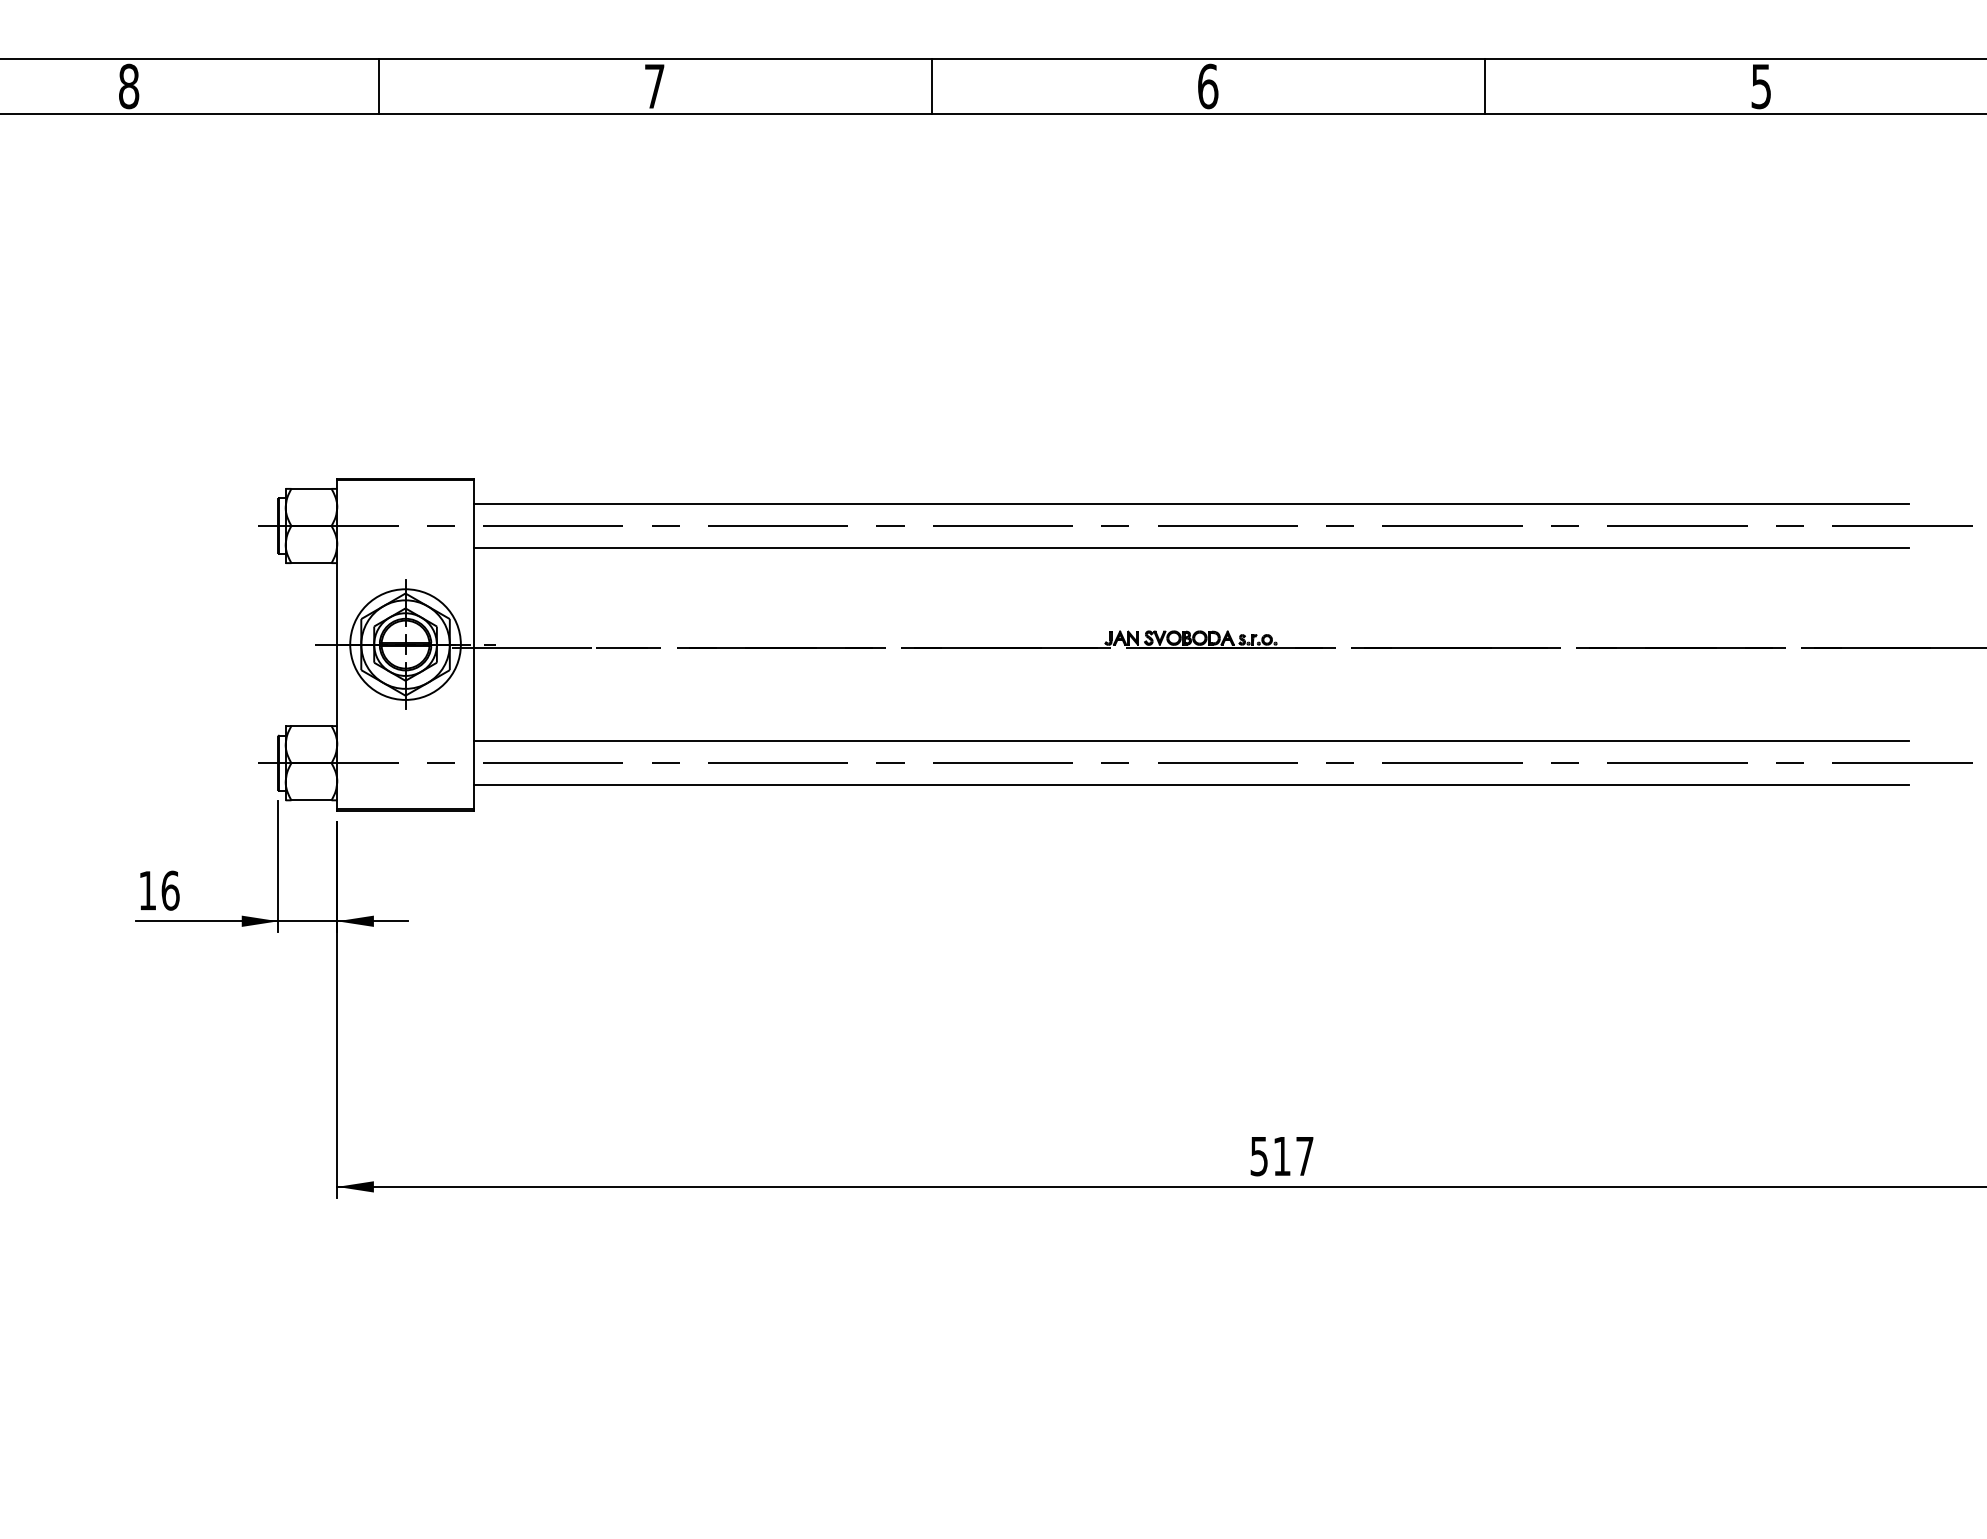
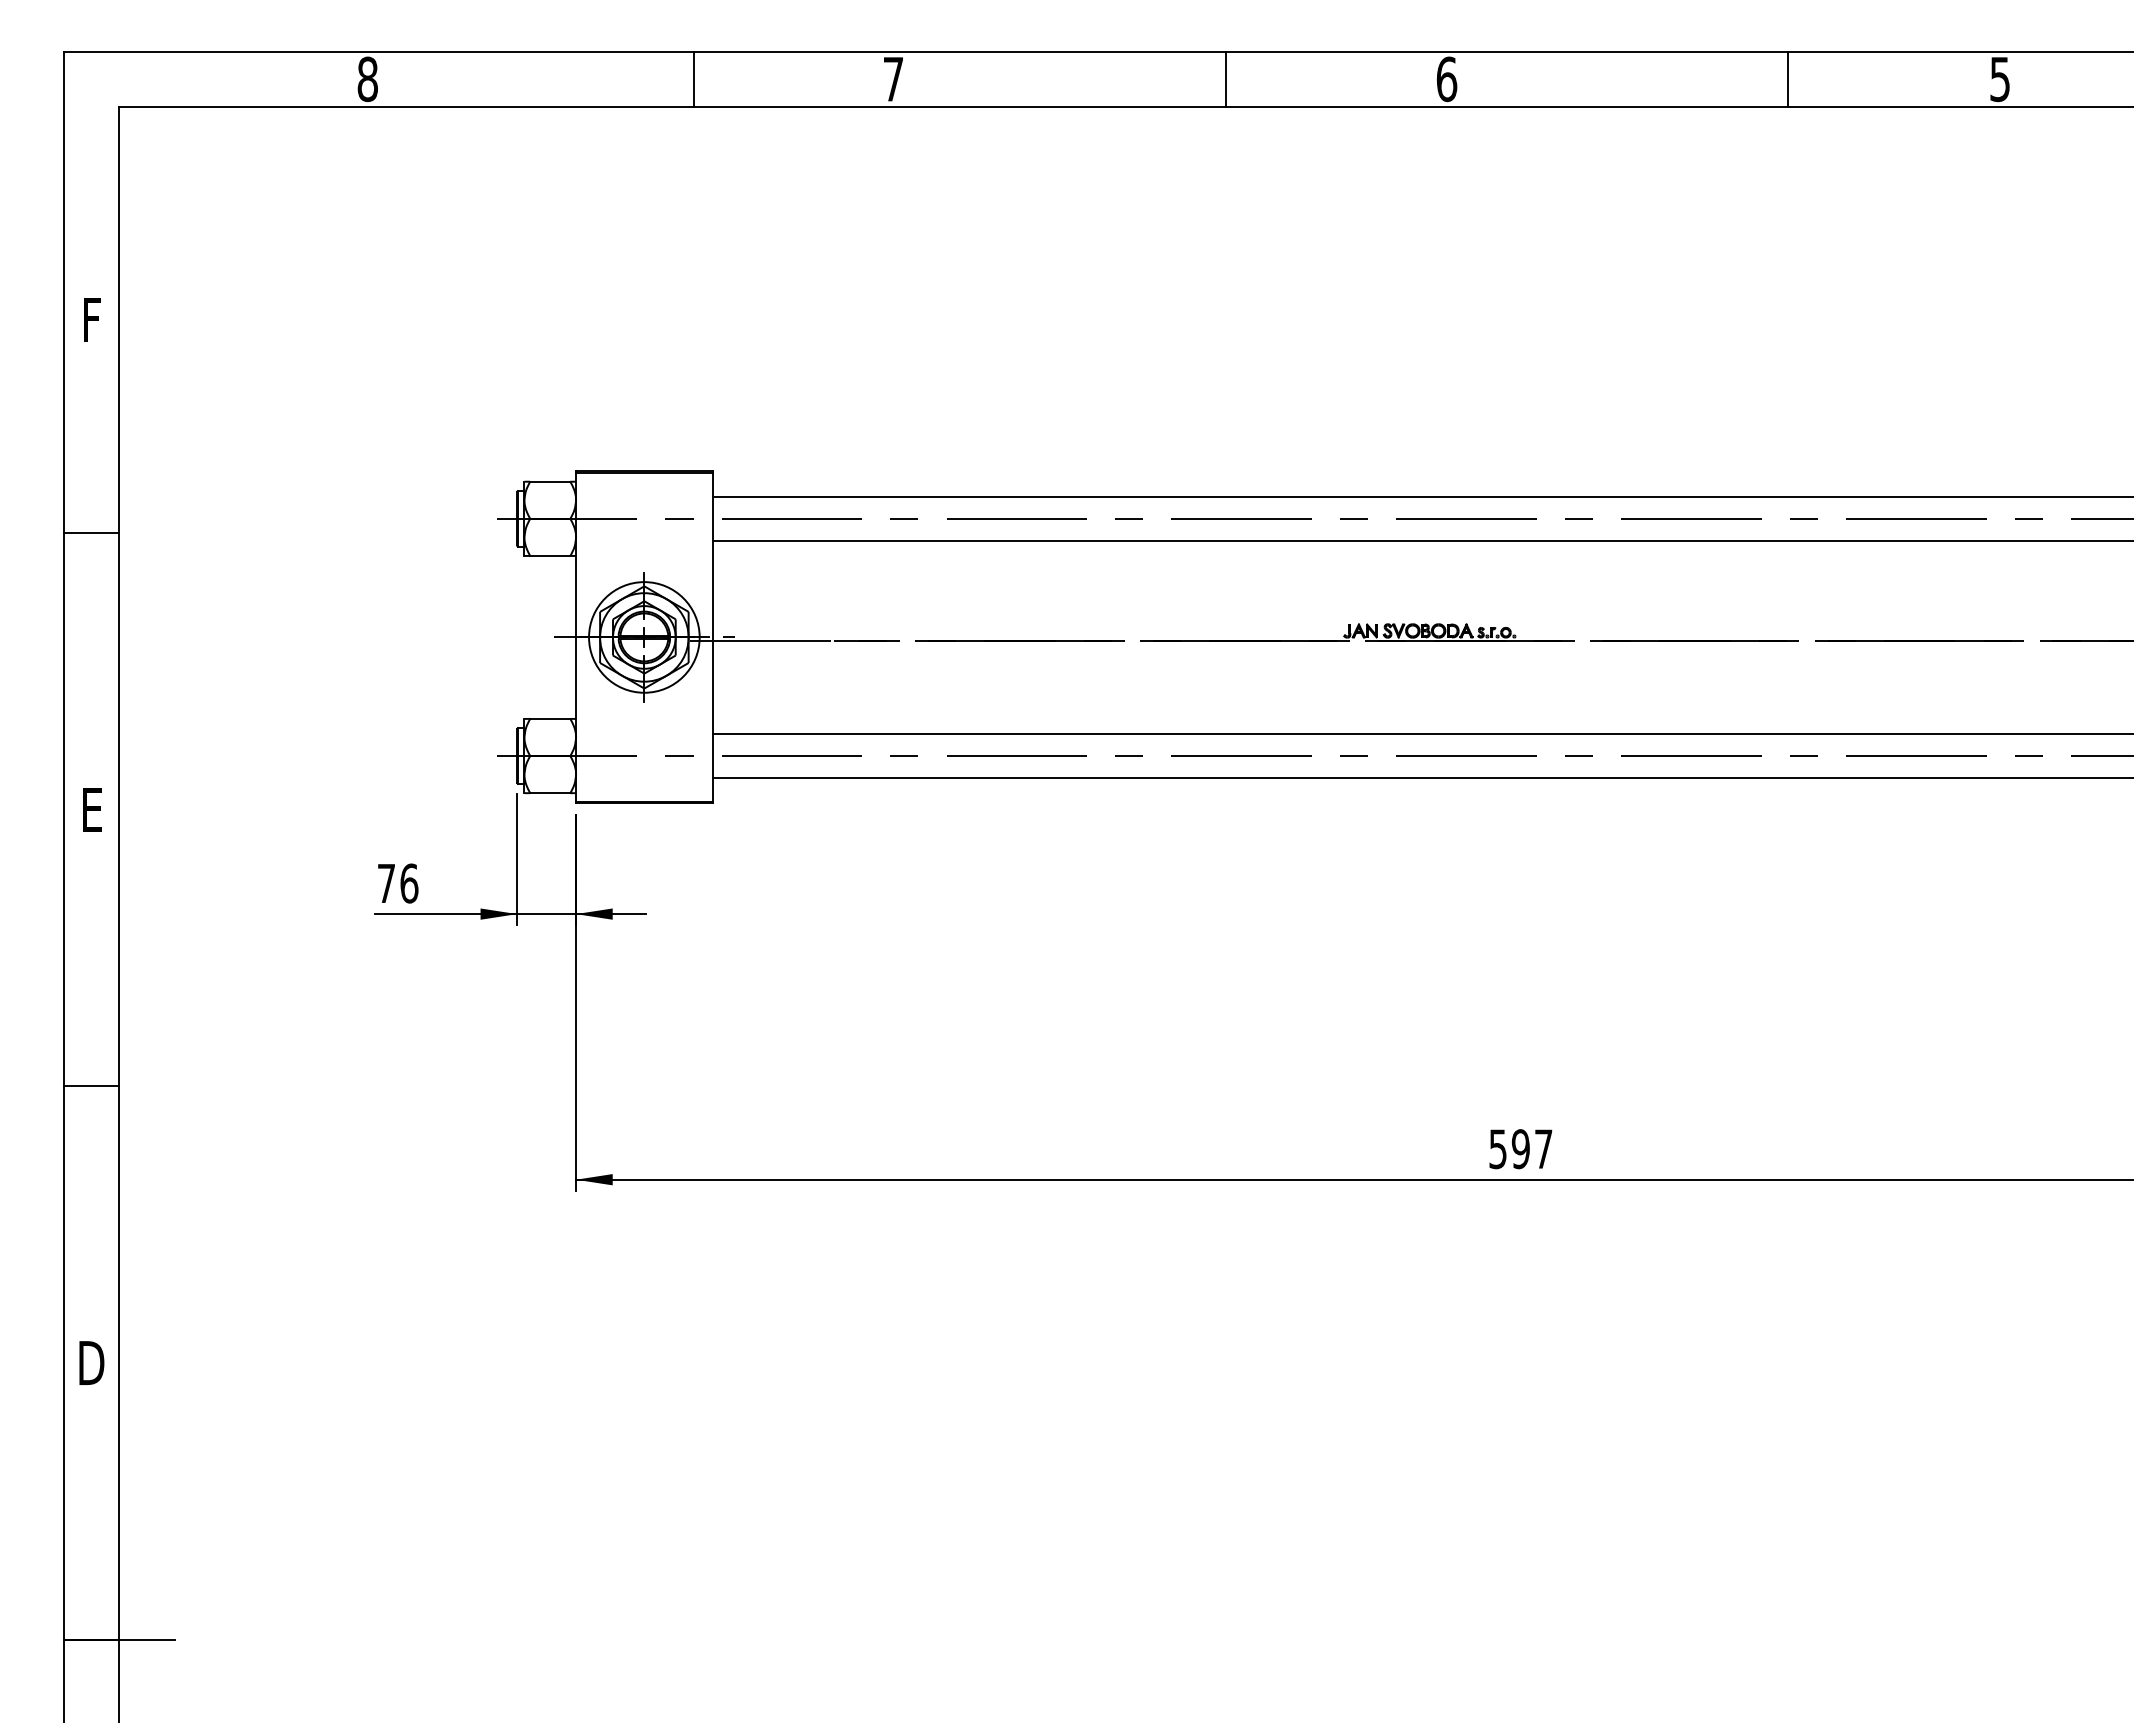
line: (378, 85) -> (694, 78), moved
line: (931, 85) -> (1225, 78), moved
line: (1485, 85) -> (1788, 78), moved
text: (147, 890) -> (386, 883), 16 -> 76
text: (1281, 1156) -> (1520, 1149), 517 -> 597

